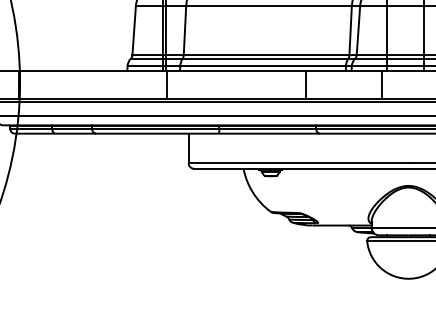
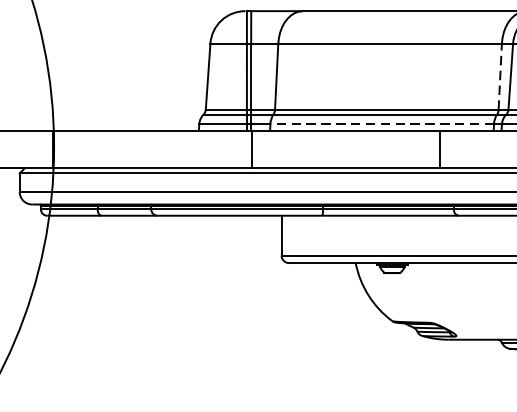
line: (350, 30) -> (500, 76), solid -> dashed
line: (263, 65) -> (382, 123), solid -> dashed

